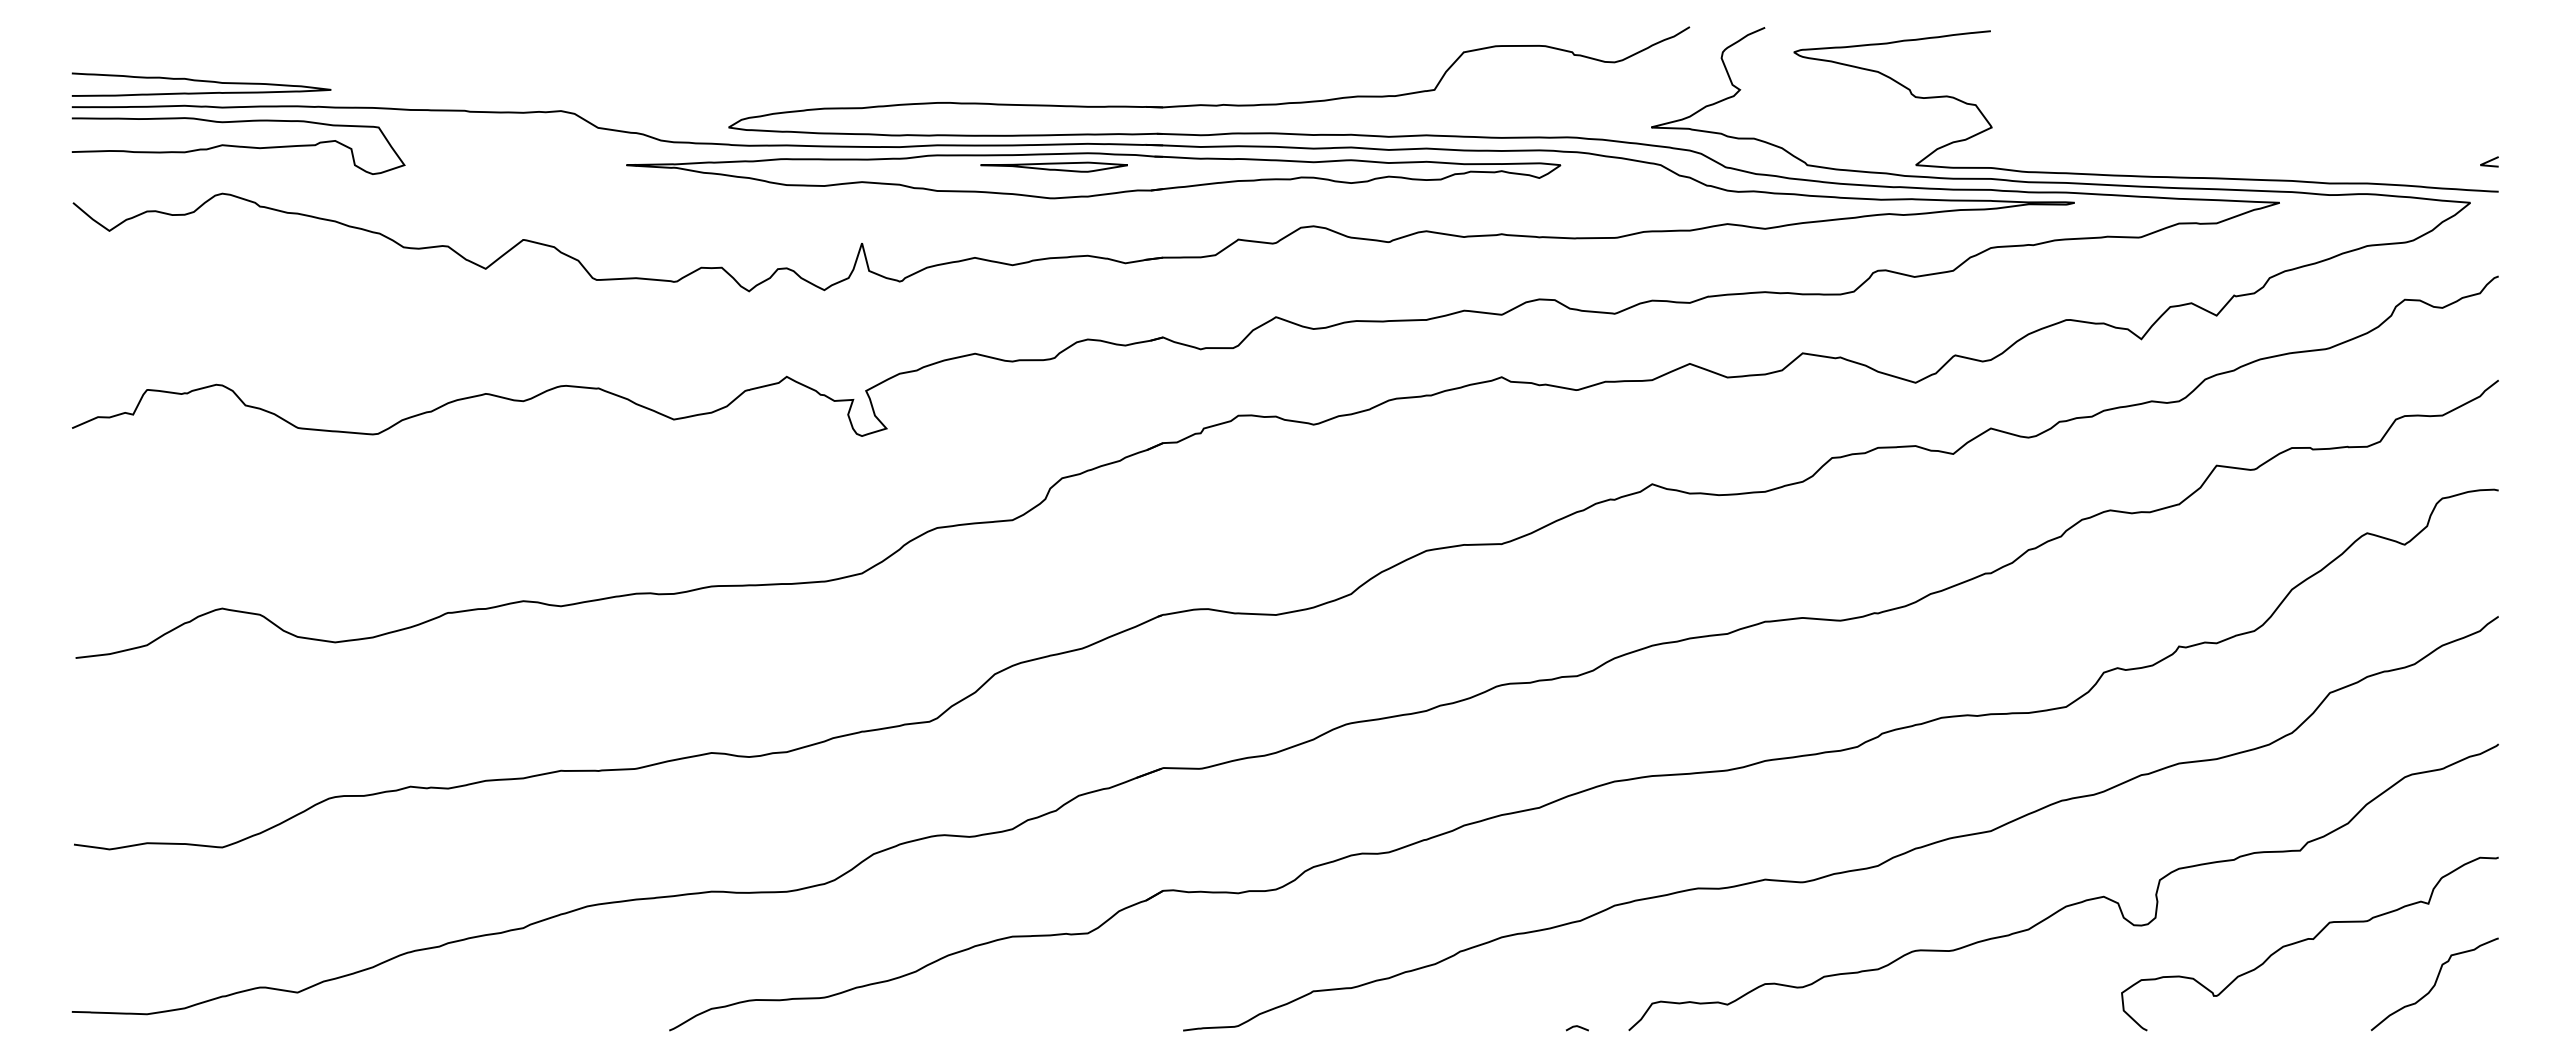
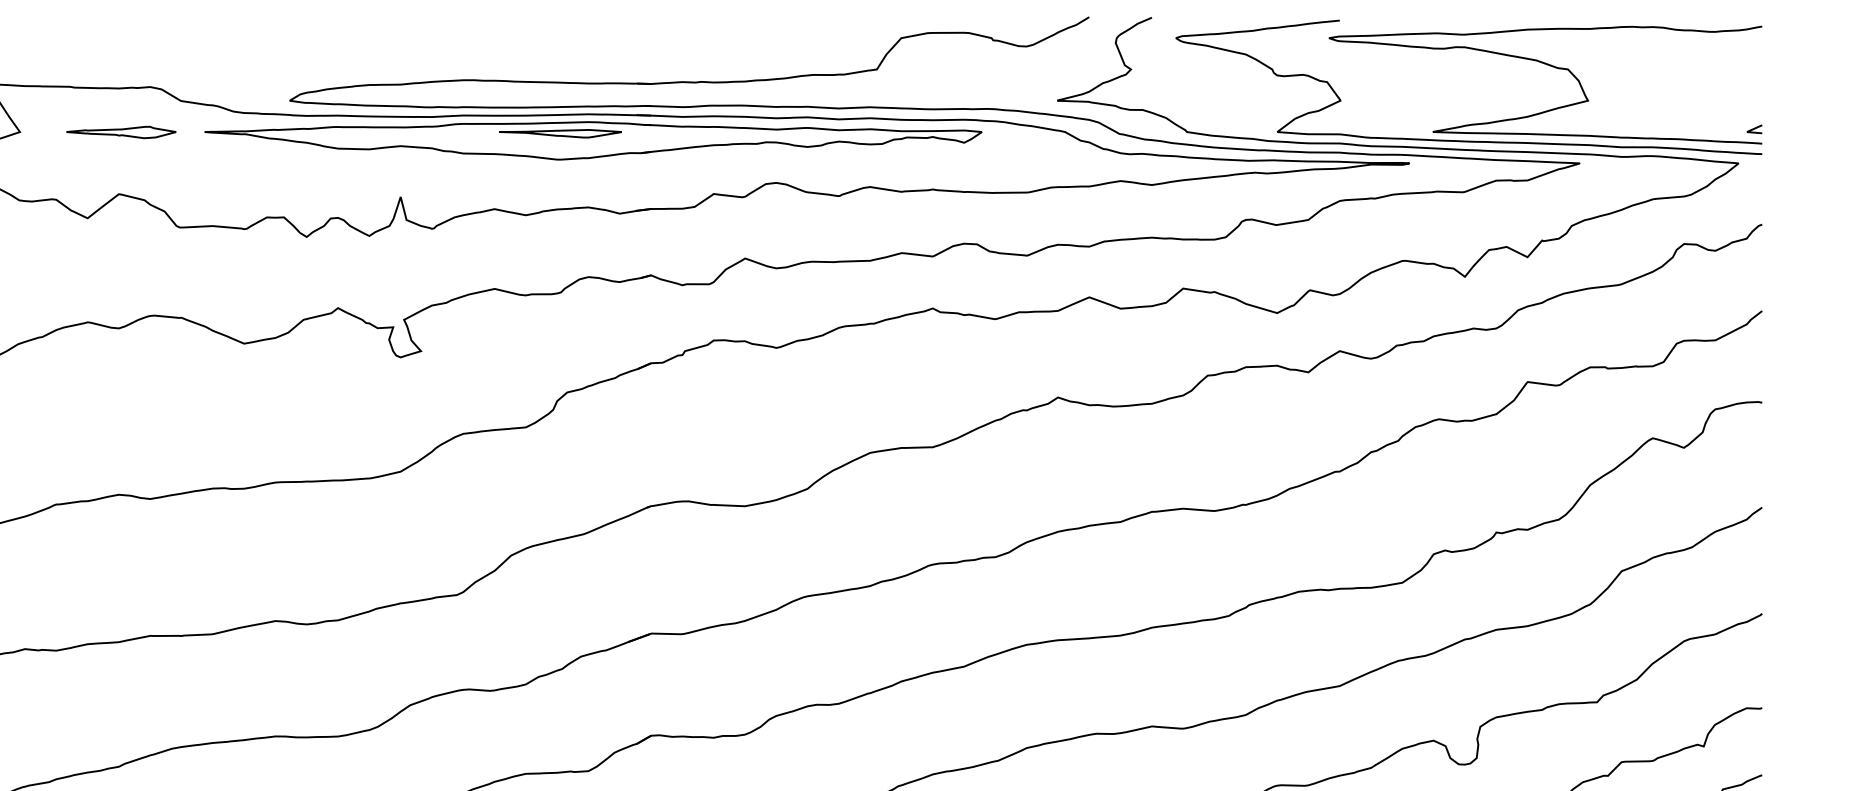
curve: (2244, 86) -> (1550, 66), added
part: (526, 165) -> (121, 132), added

